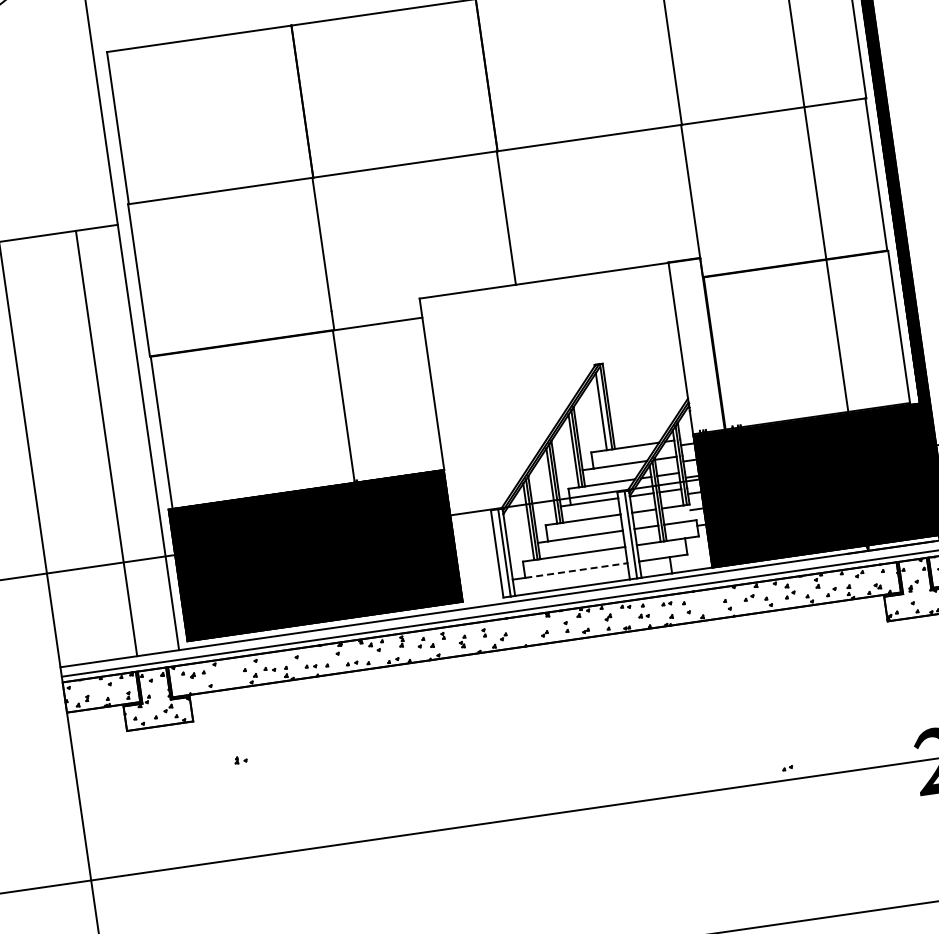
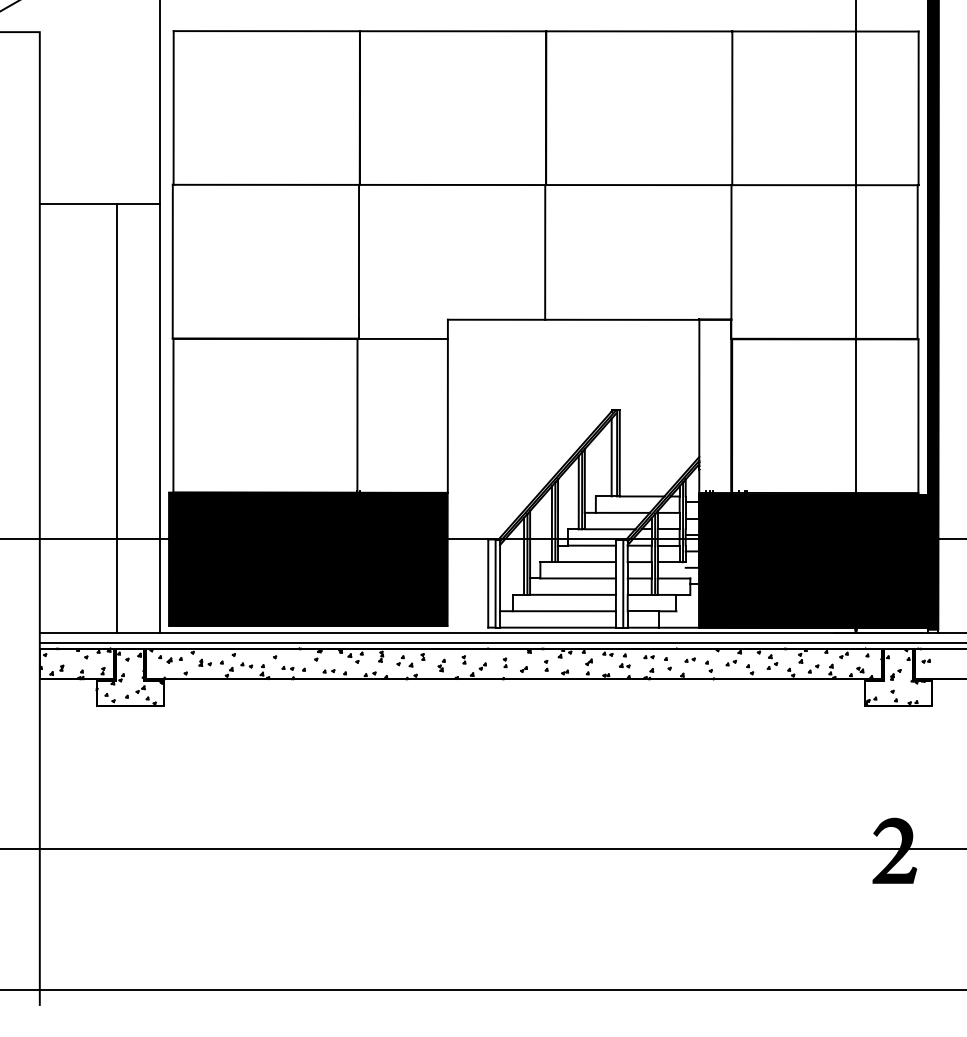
line: (576, 570) -> (564, 611), dashed -> solid
part: (524, 629) -> (504, 662), added
part: (240, 759) -> (204, 662), moved
part: (786, 767) -> (689, 659), moved

